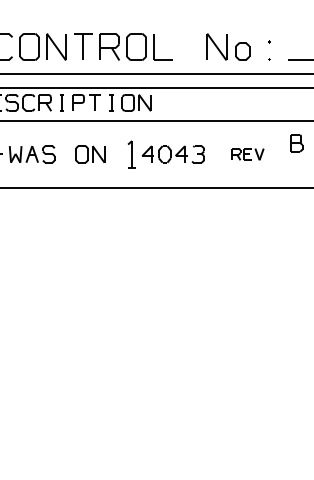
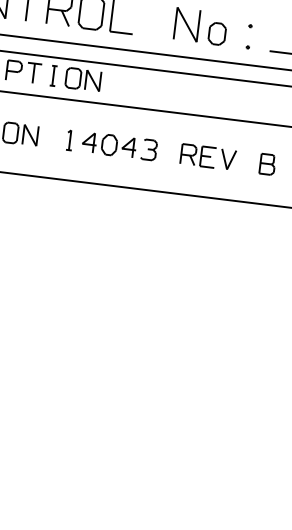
part: (296, 143) -> (267, 164), moved
part: (131, 154) -> (69, 140), size x0.62
part: (247, 154) -> (207, 157), size x1.43

